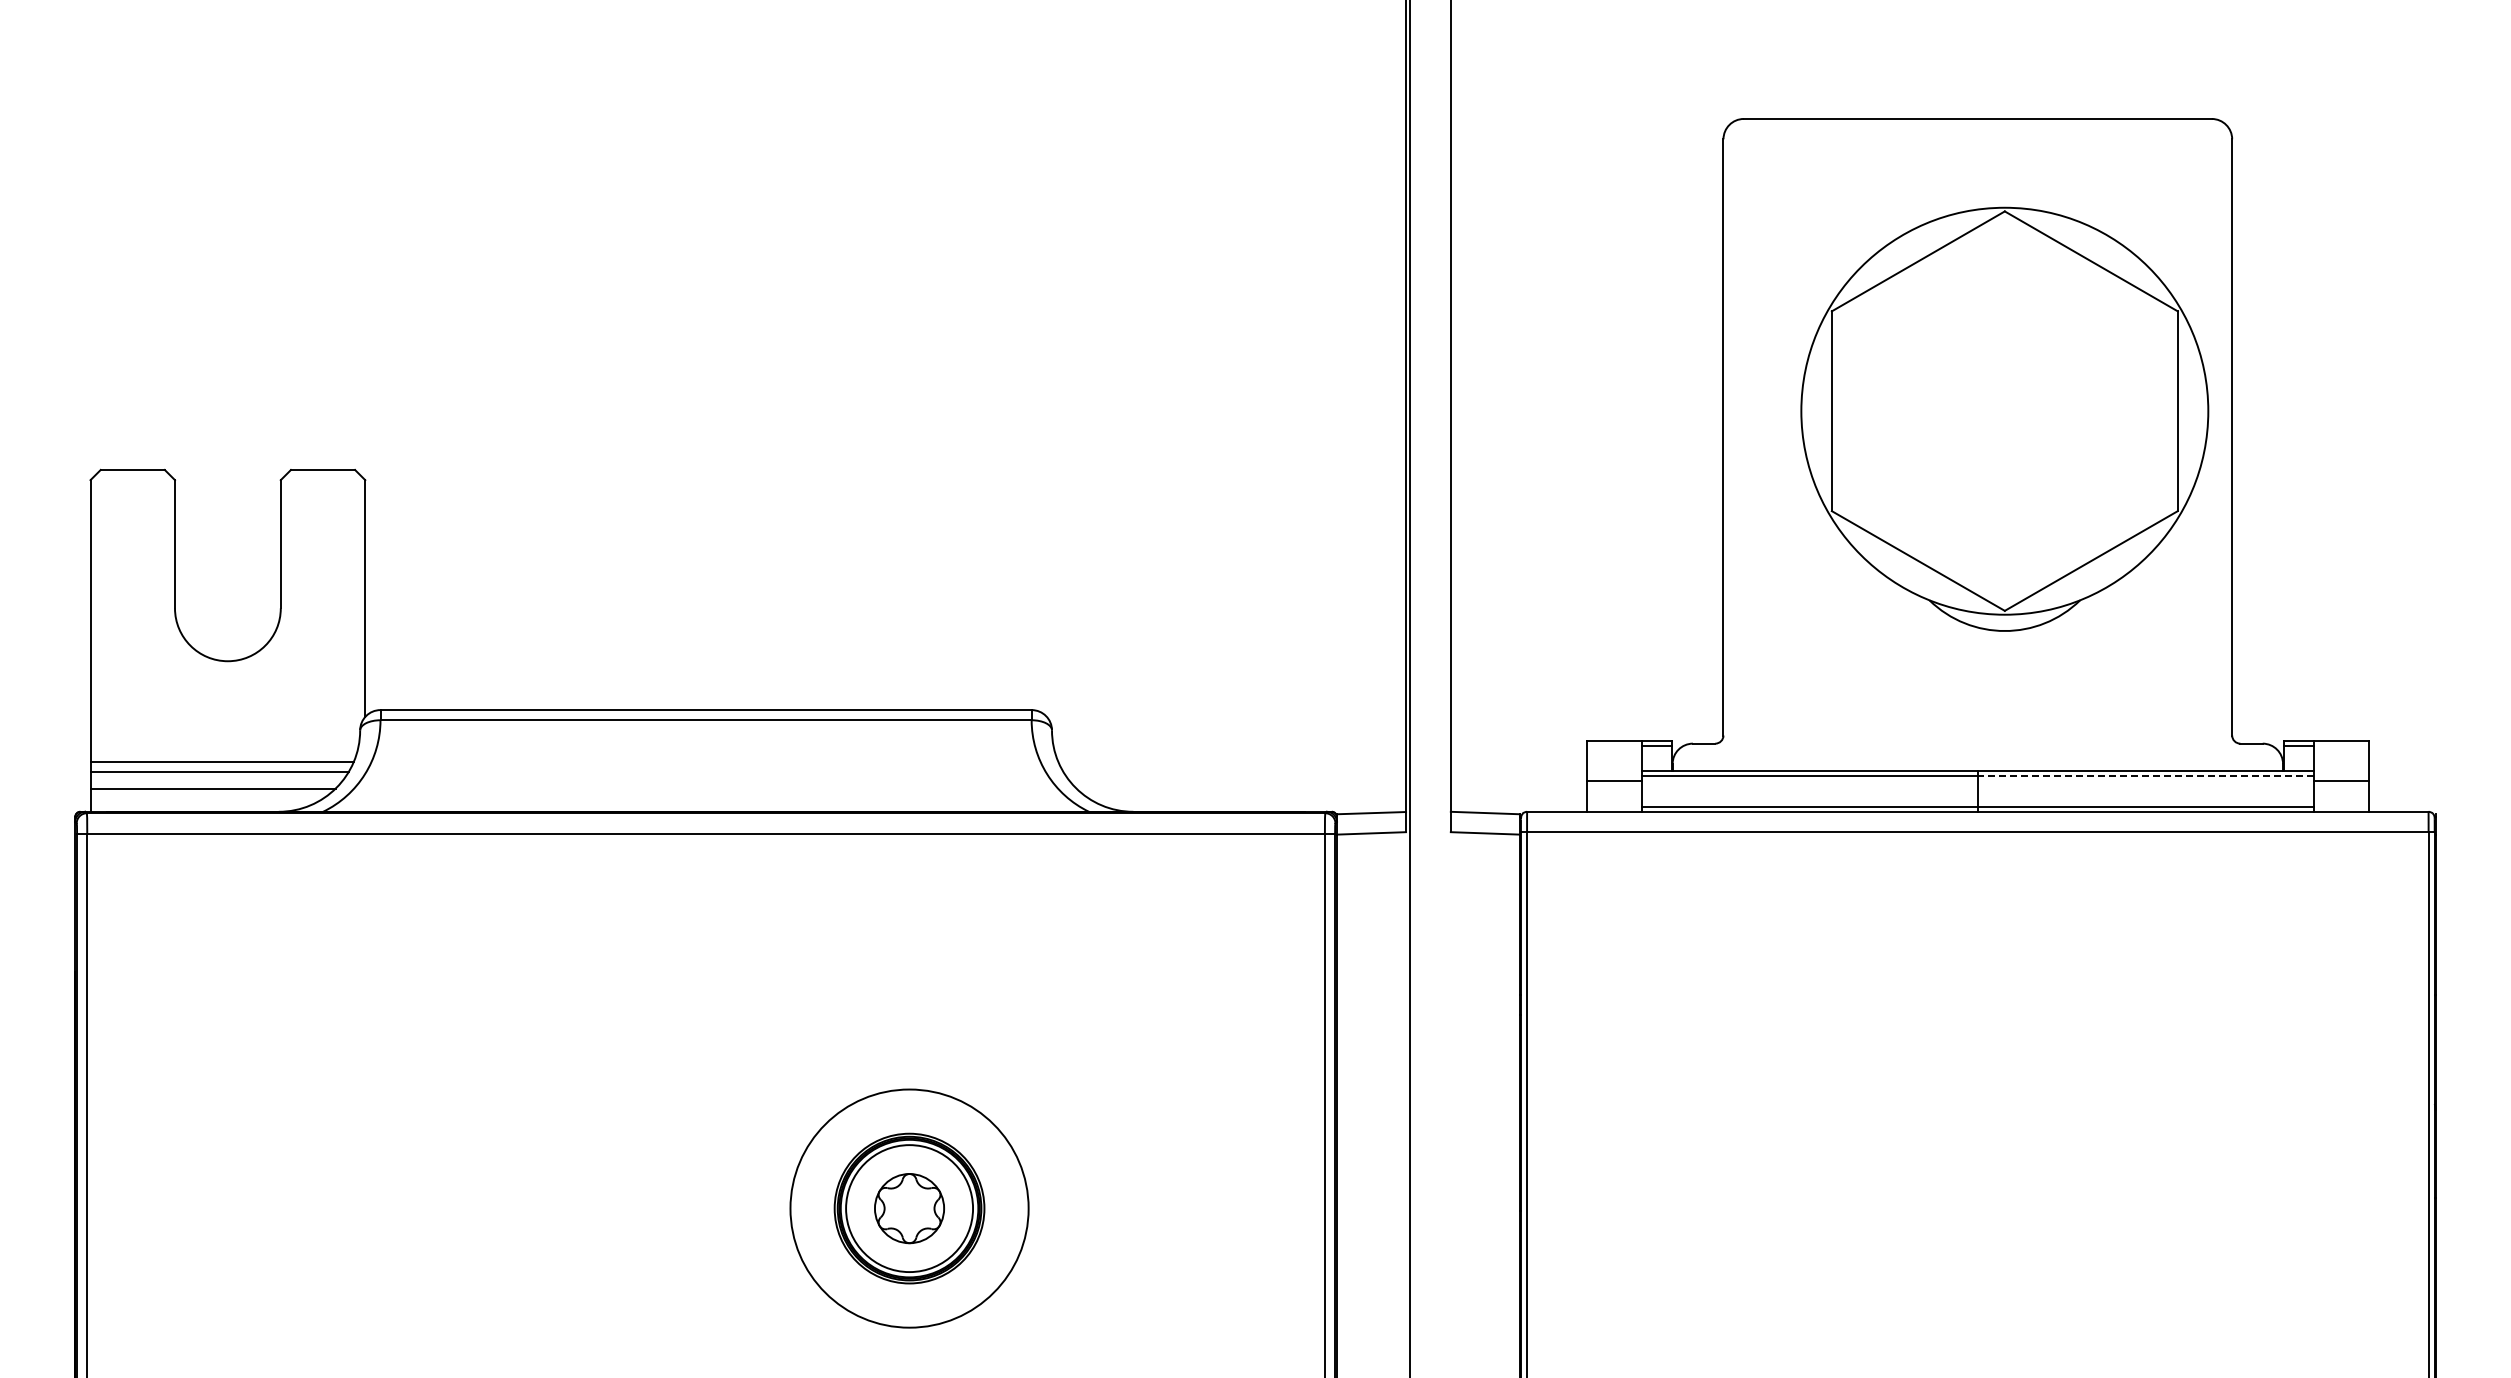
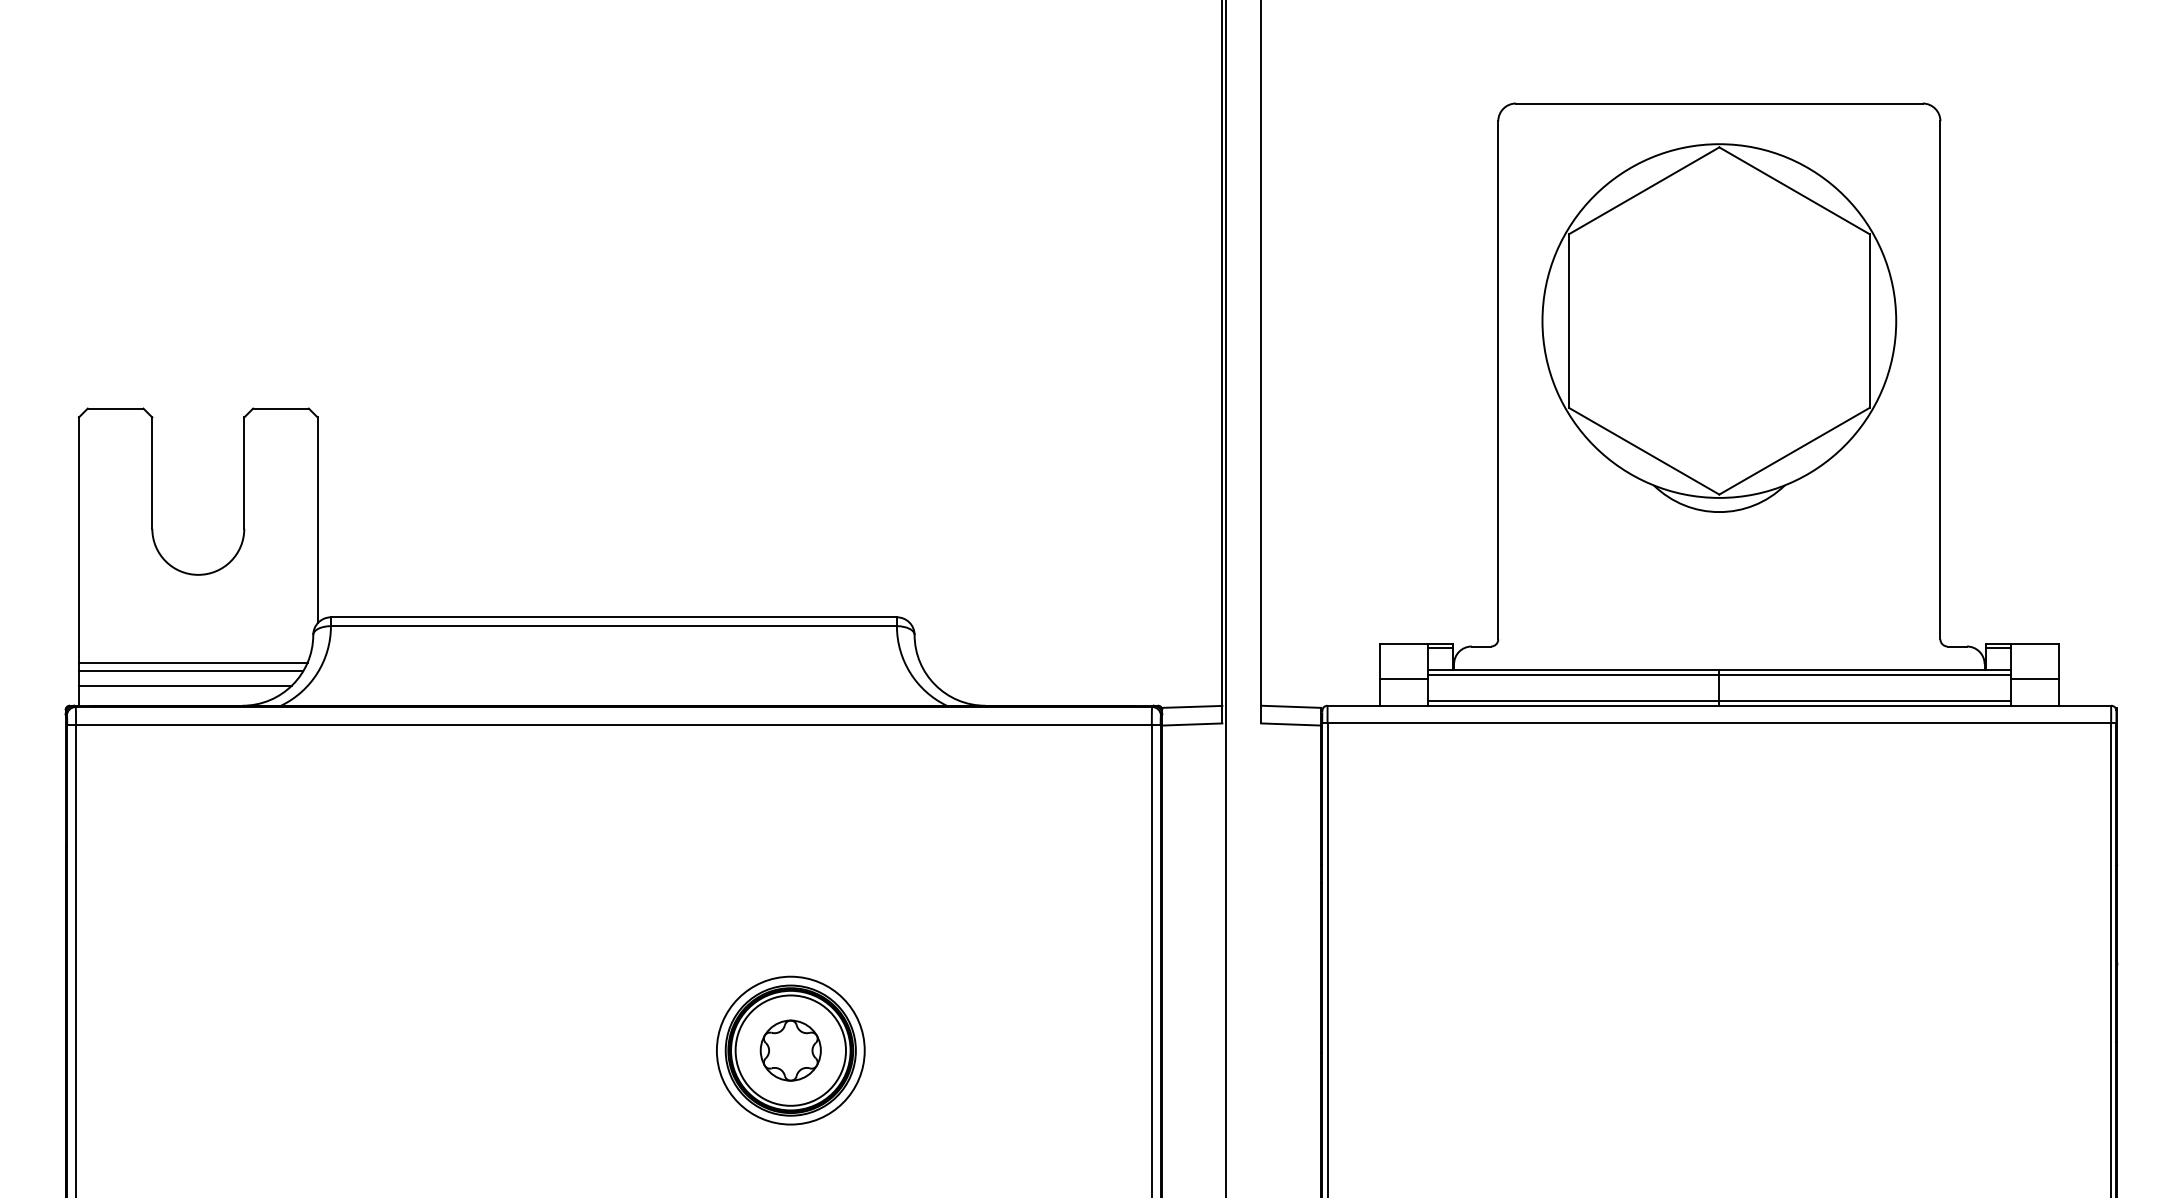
part: (2004, 418) -> (1719, 327), moved
line: (2145, 776) -> (1865, 675), dashed -> solid
circle: (909, 1208) -> (790, 1050), size x0.71

